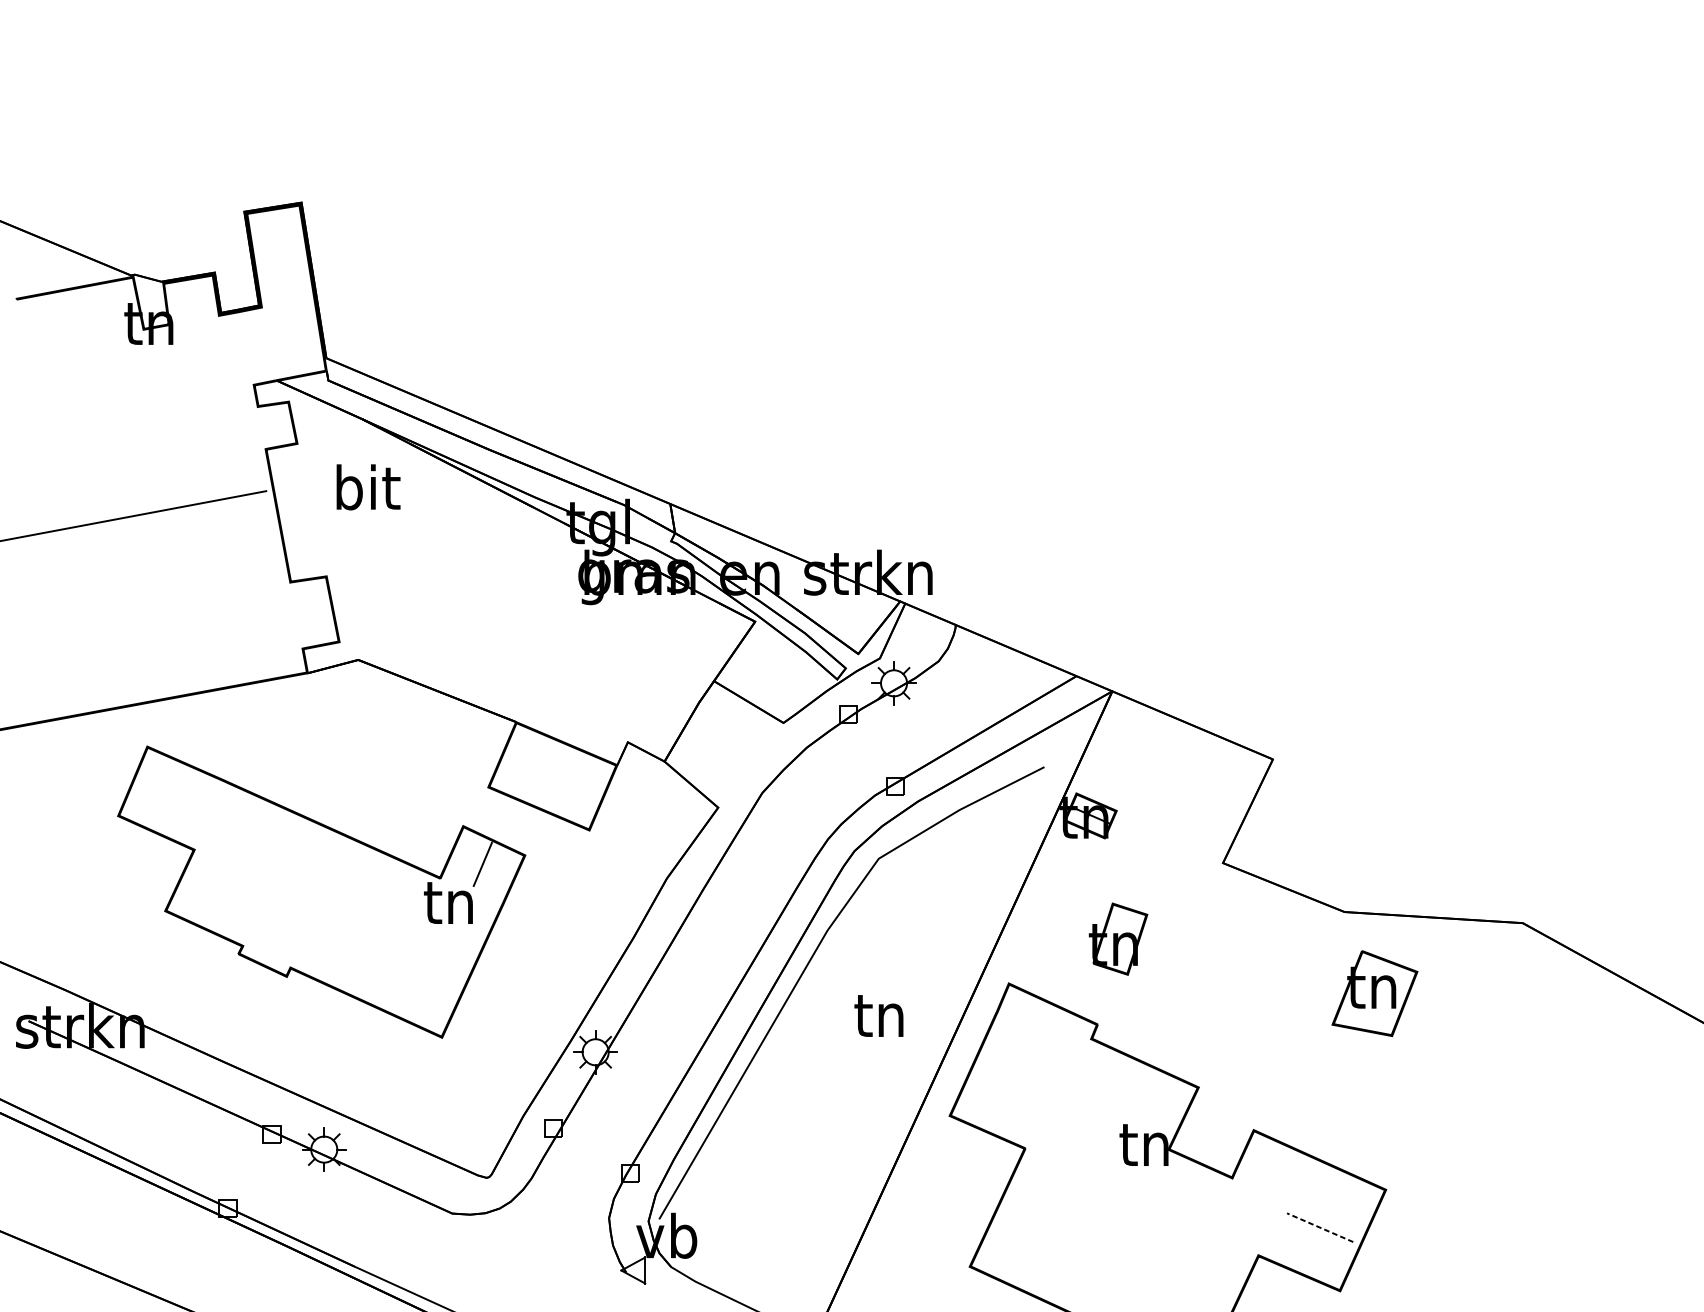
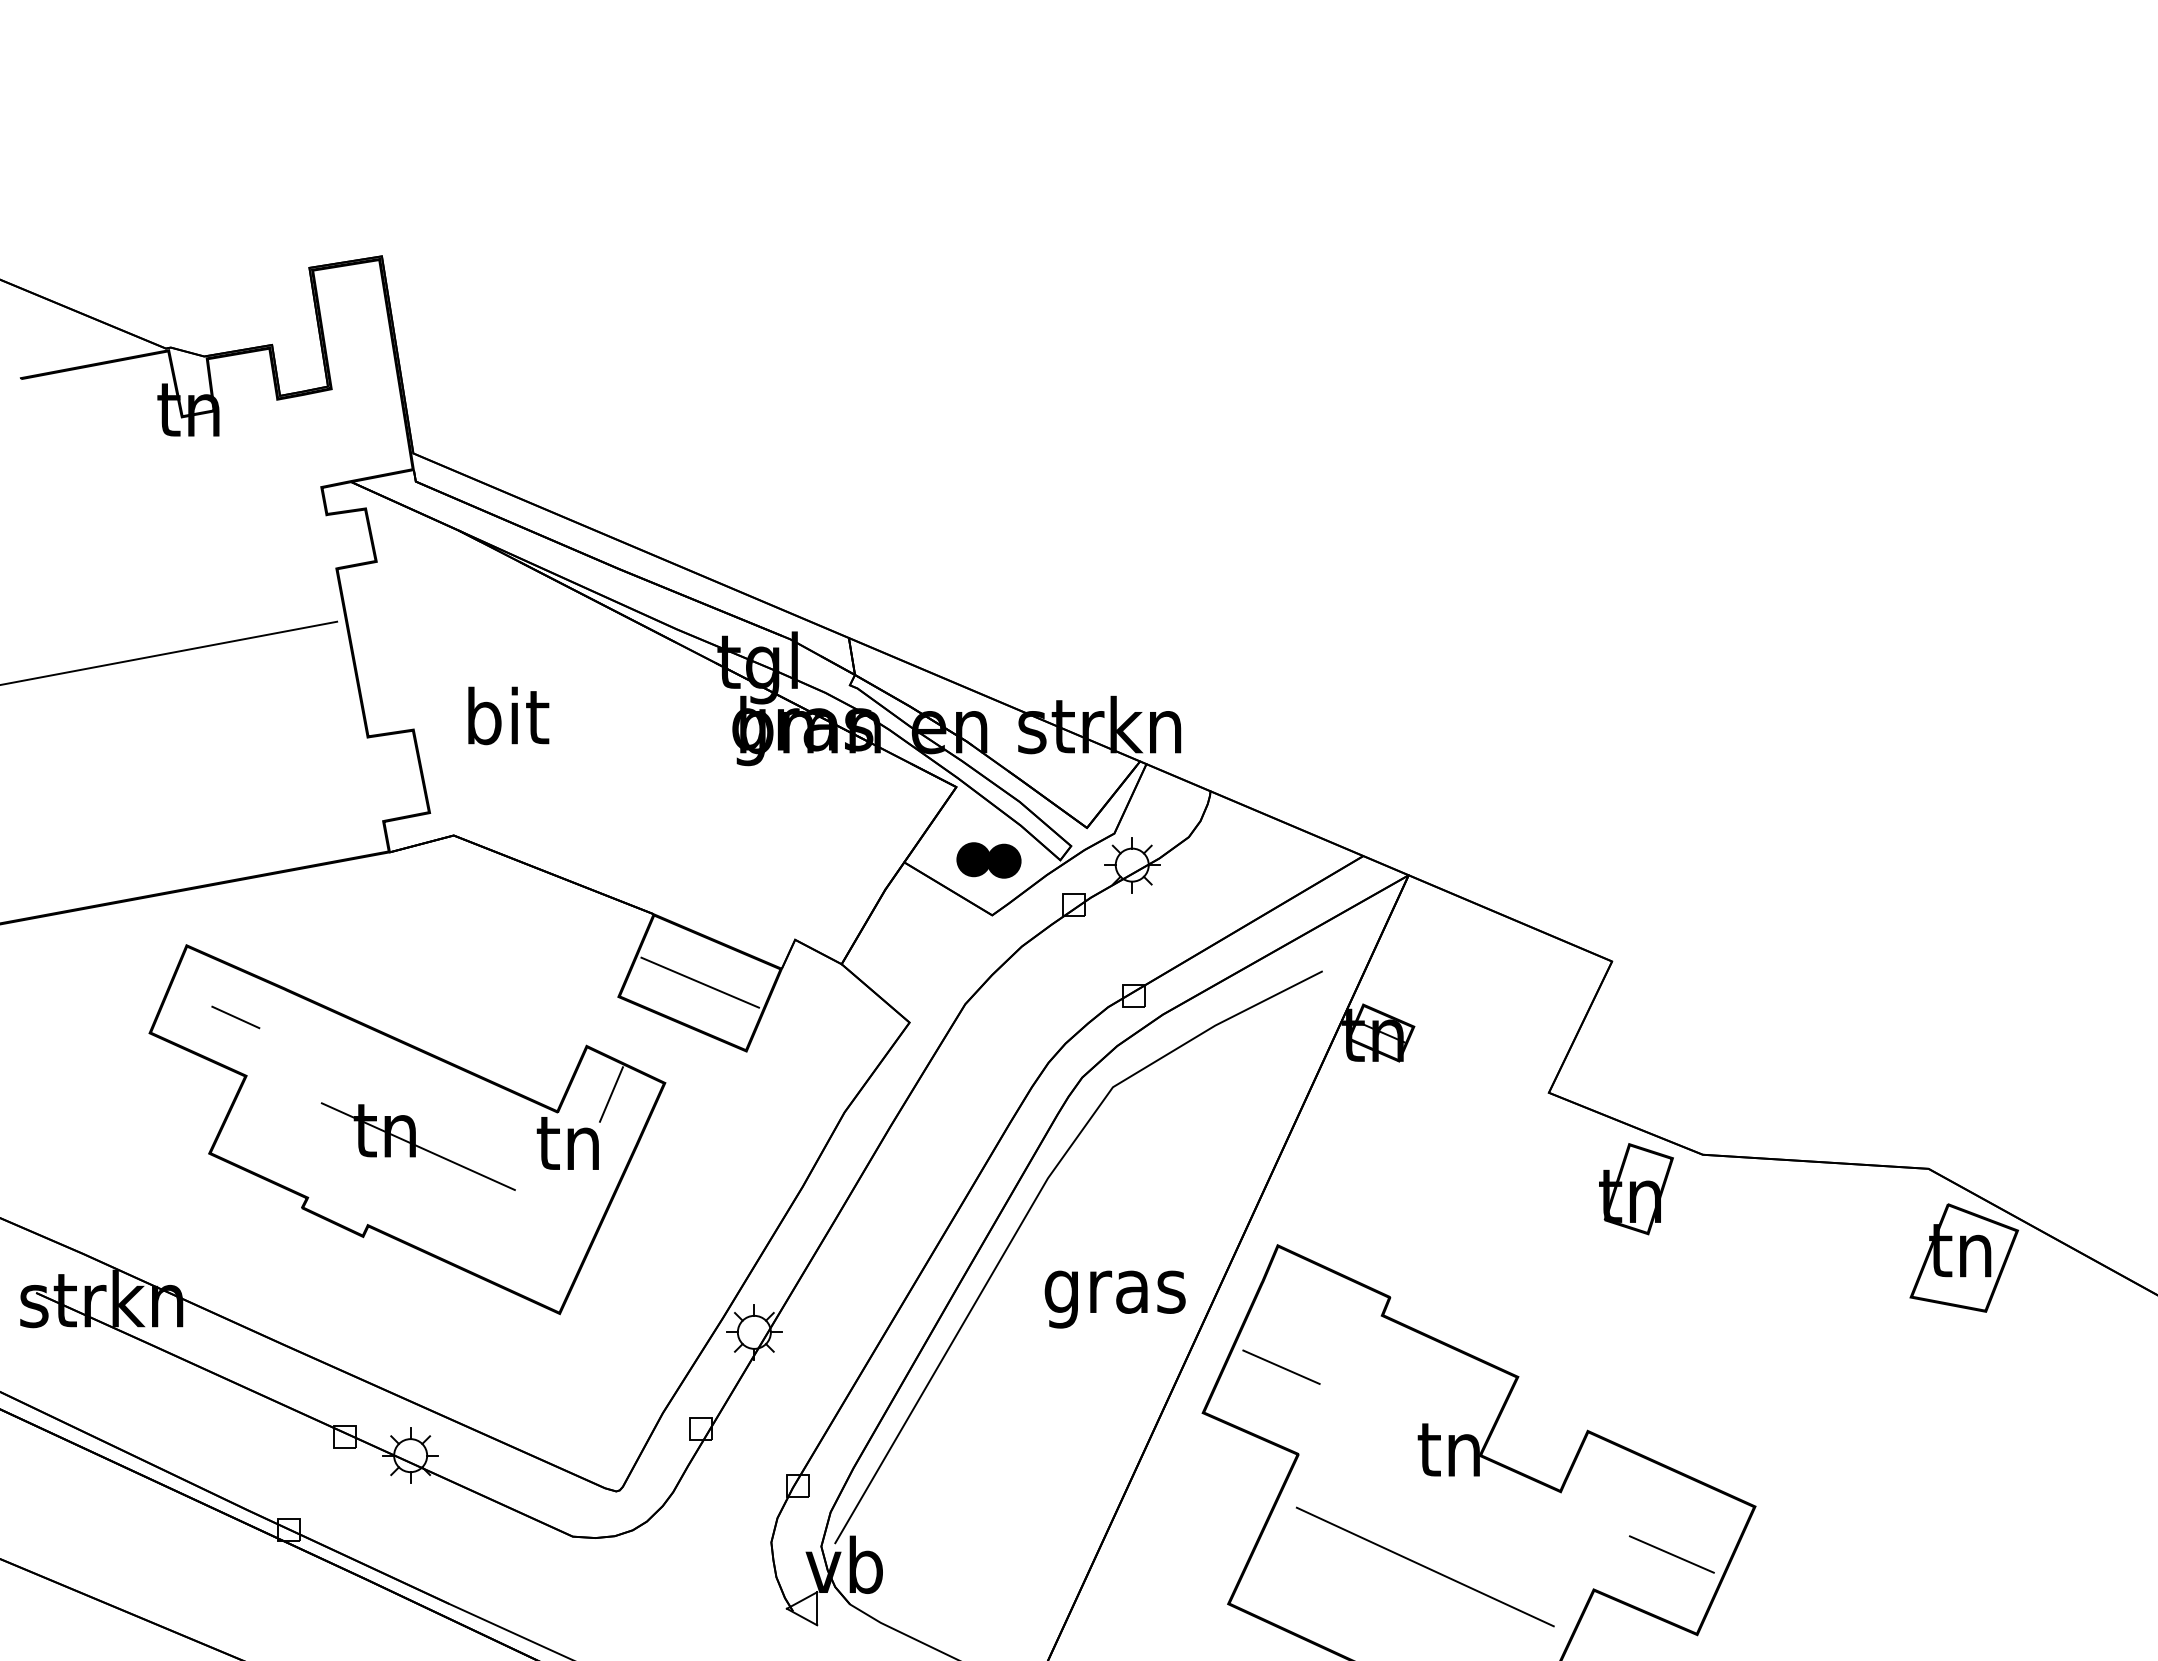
text: (368, 487) -> (508, 715), moved
part: (780, 679) -> (988, 860), added
line: (553, 776) -> (700, 982), added
line: (185, 803) -> (235, 1017), added
part: (329, 905) -> (417, 1146), added
part: (1118, 939) -> (1636, 1189), moved
part: (1375, 993) -> (1964, 1257), moved
text: (880, 1022) -> (1114, 1294), tn -> gras
line: (1011, 1079) -> (1281, 1366), added
line: (1319, 1227) -> (1671, 1554), dashed -> solid
line: (1125, 1237) -> (1425, 1566), added

